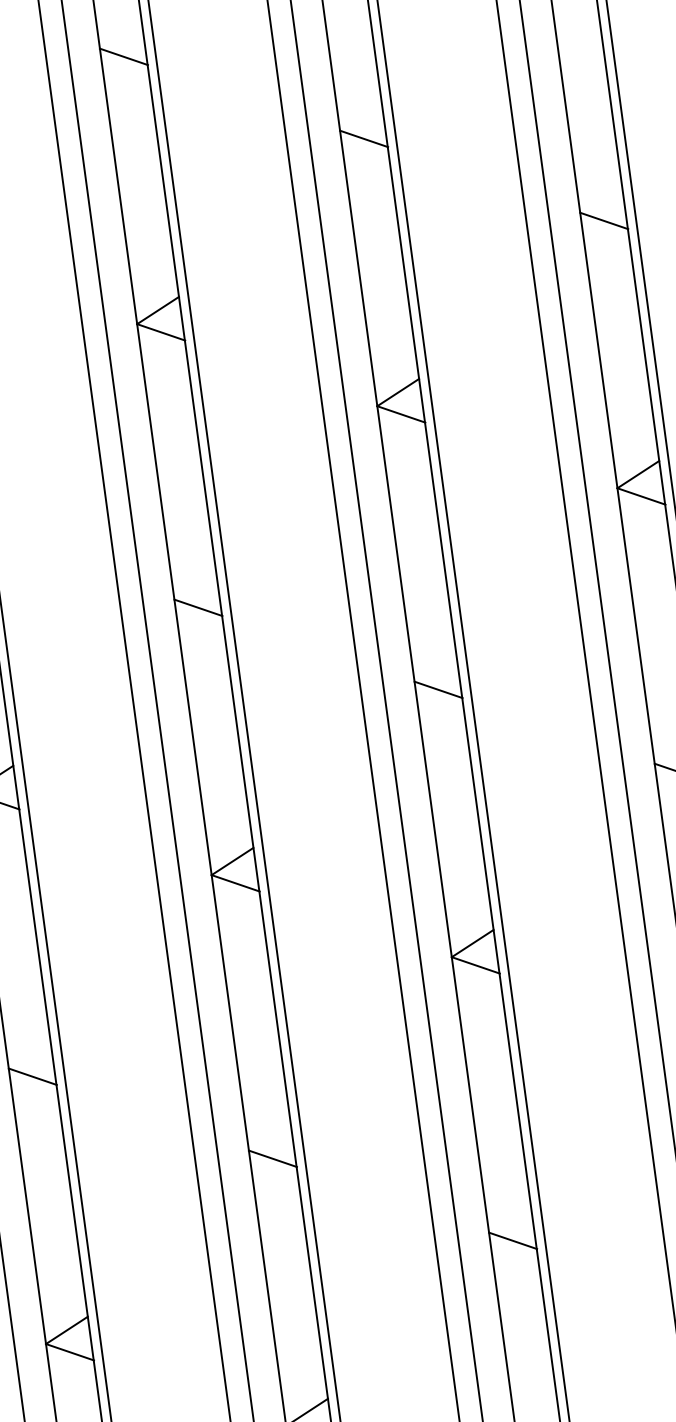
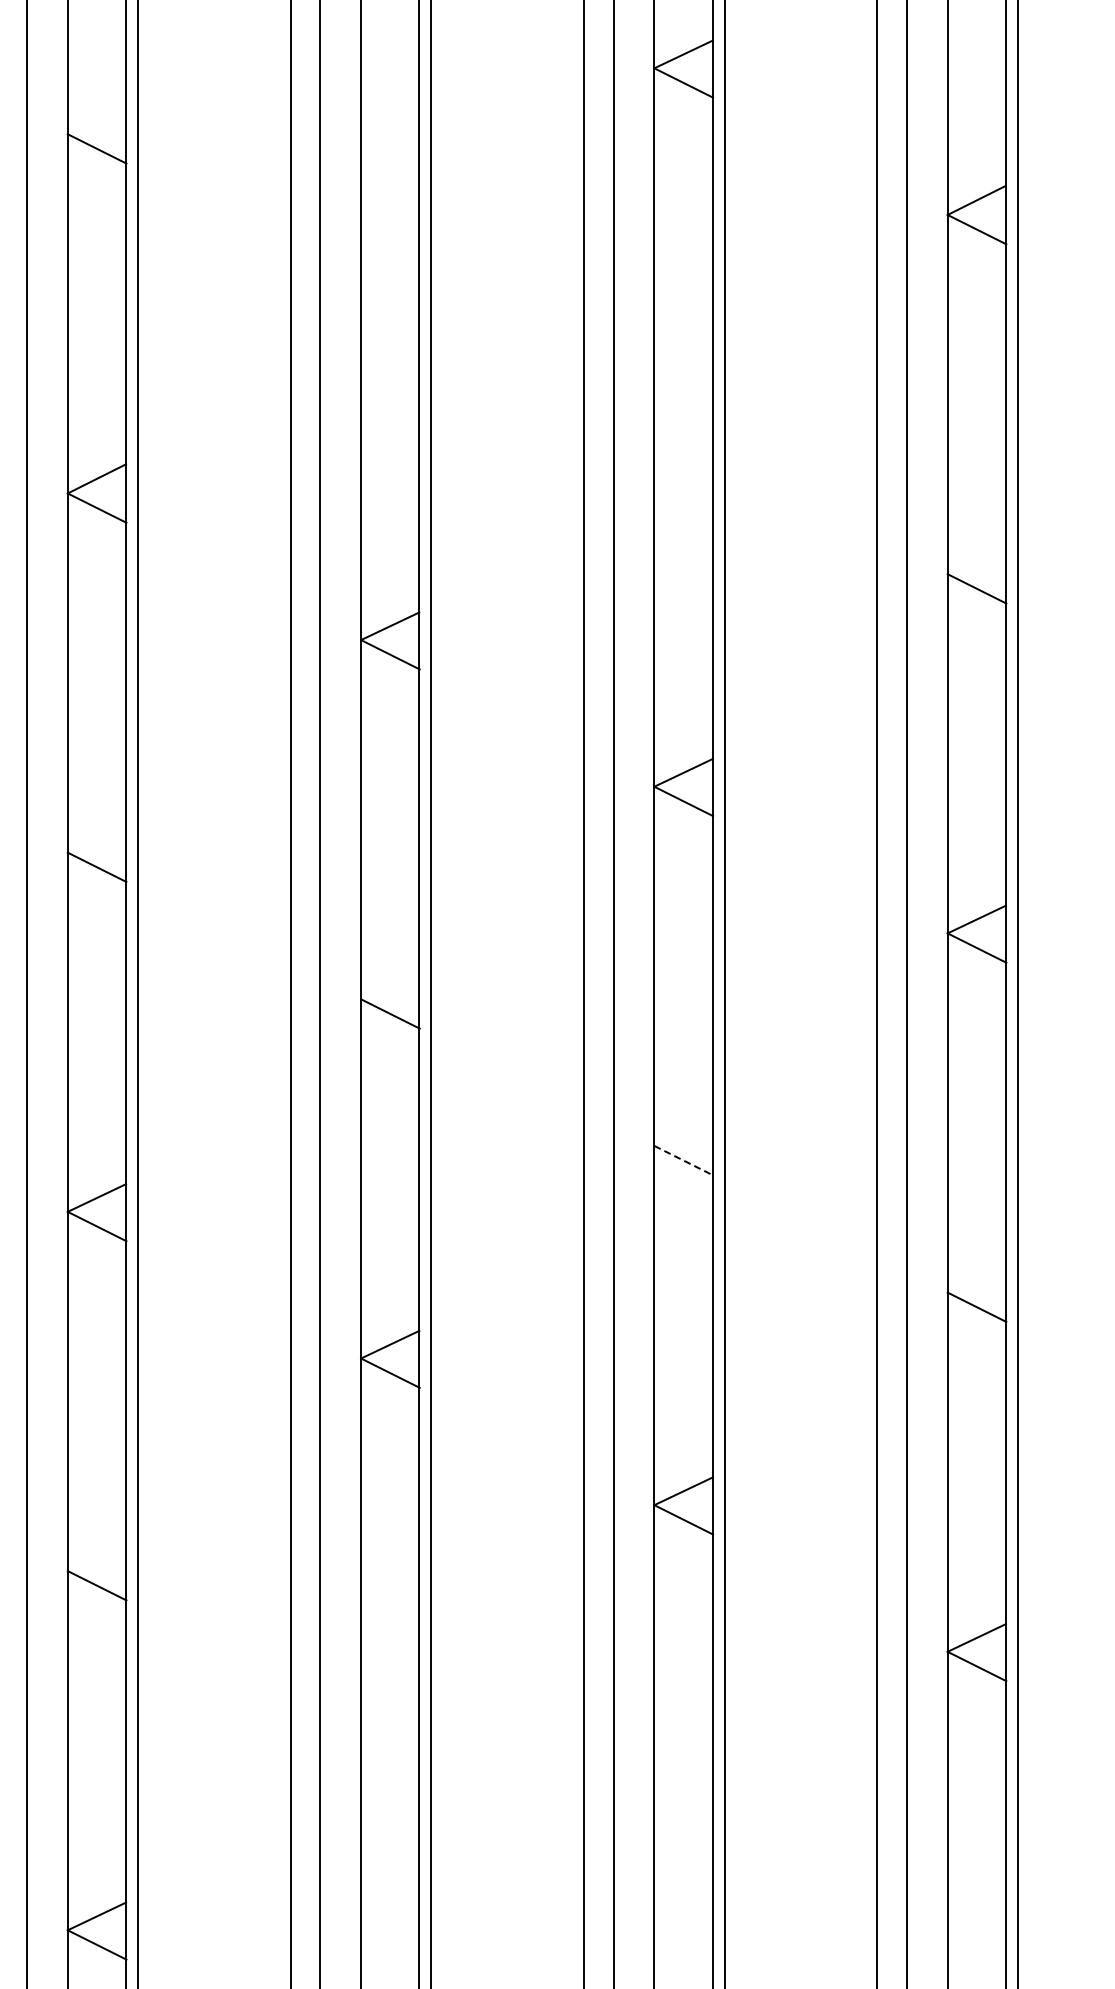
line: (124, 56) -> (390, 295), removed
line: (363, 138) -> (683, 441), removed
line: (438, 689) -> (683, 1160), solid -> dashed
line: (273, 1158) -> (390, 1732), removed
line: (512, 1240) -> (683, 1878), removed

